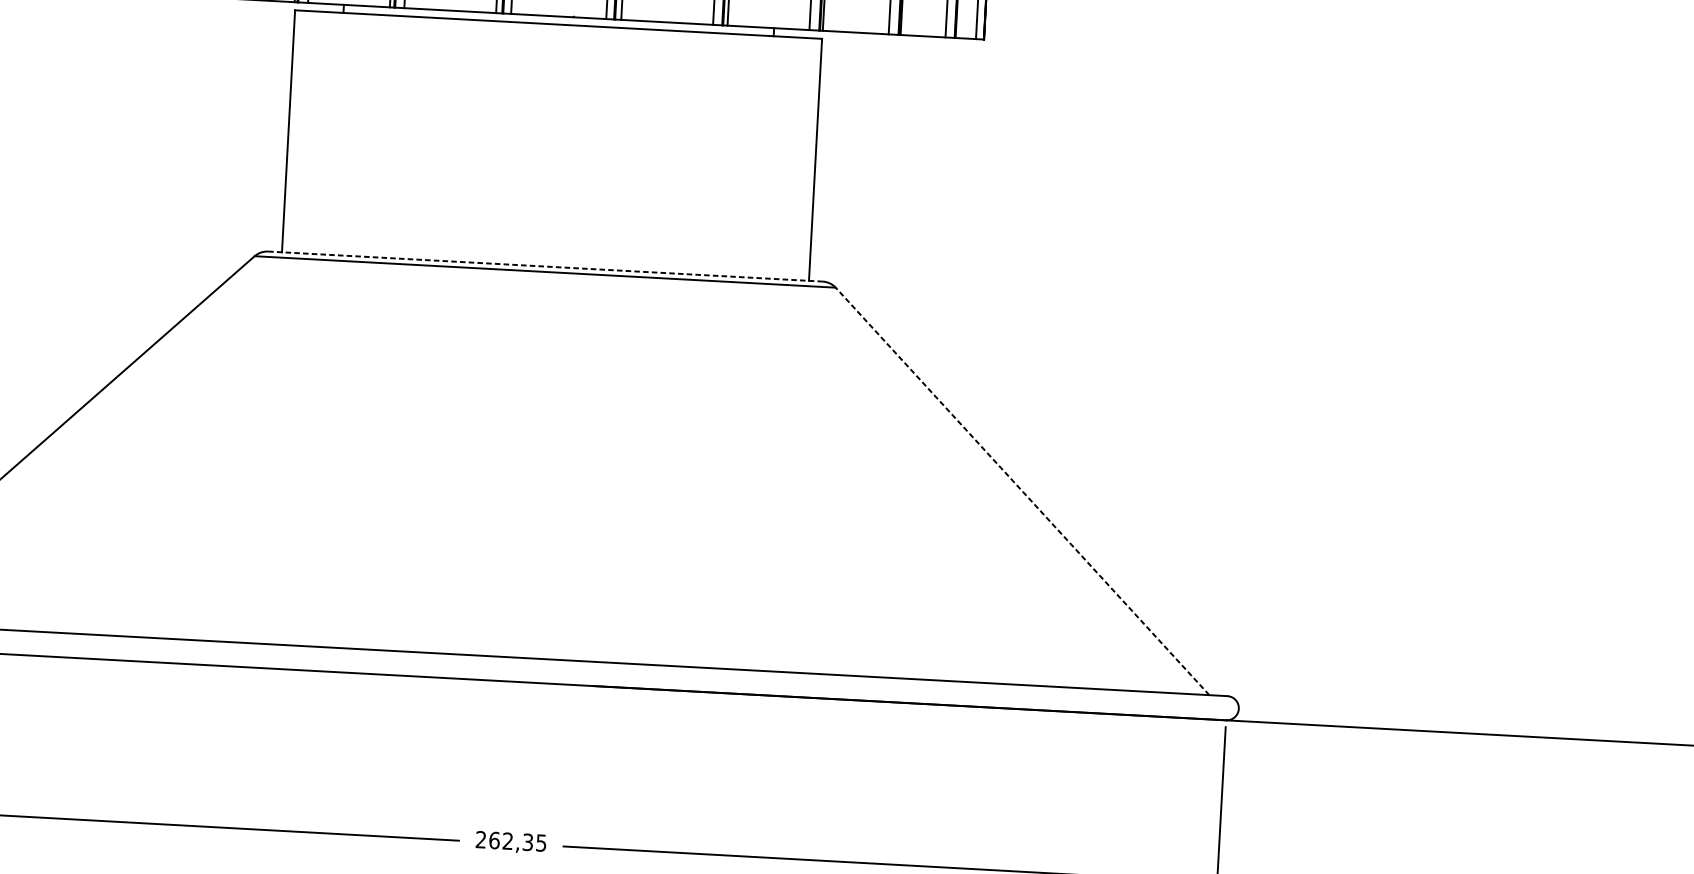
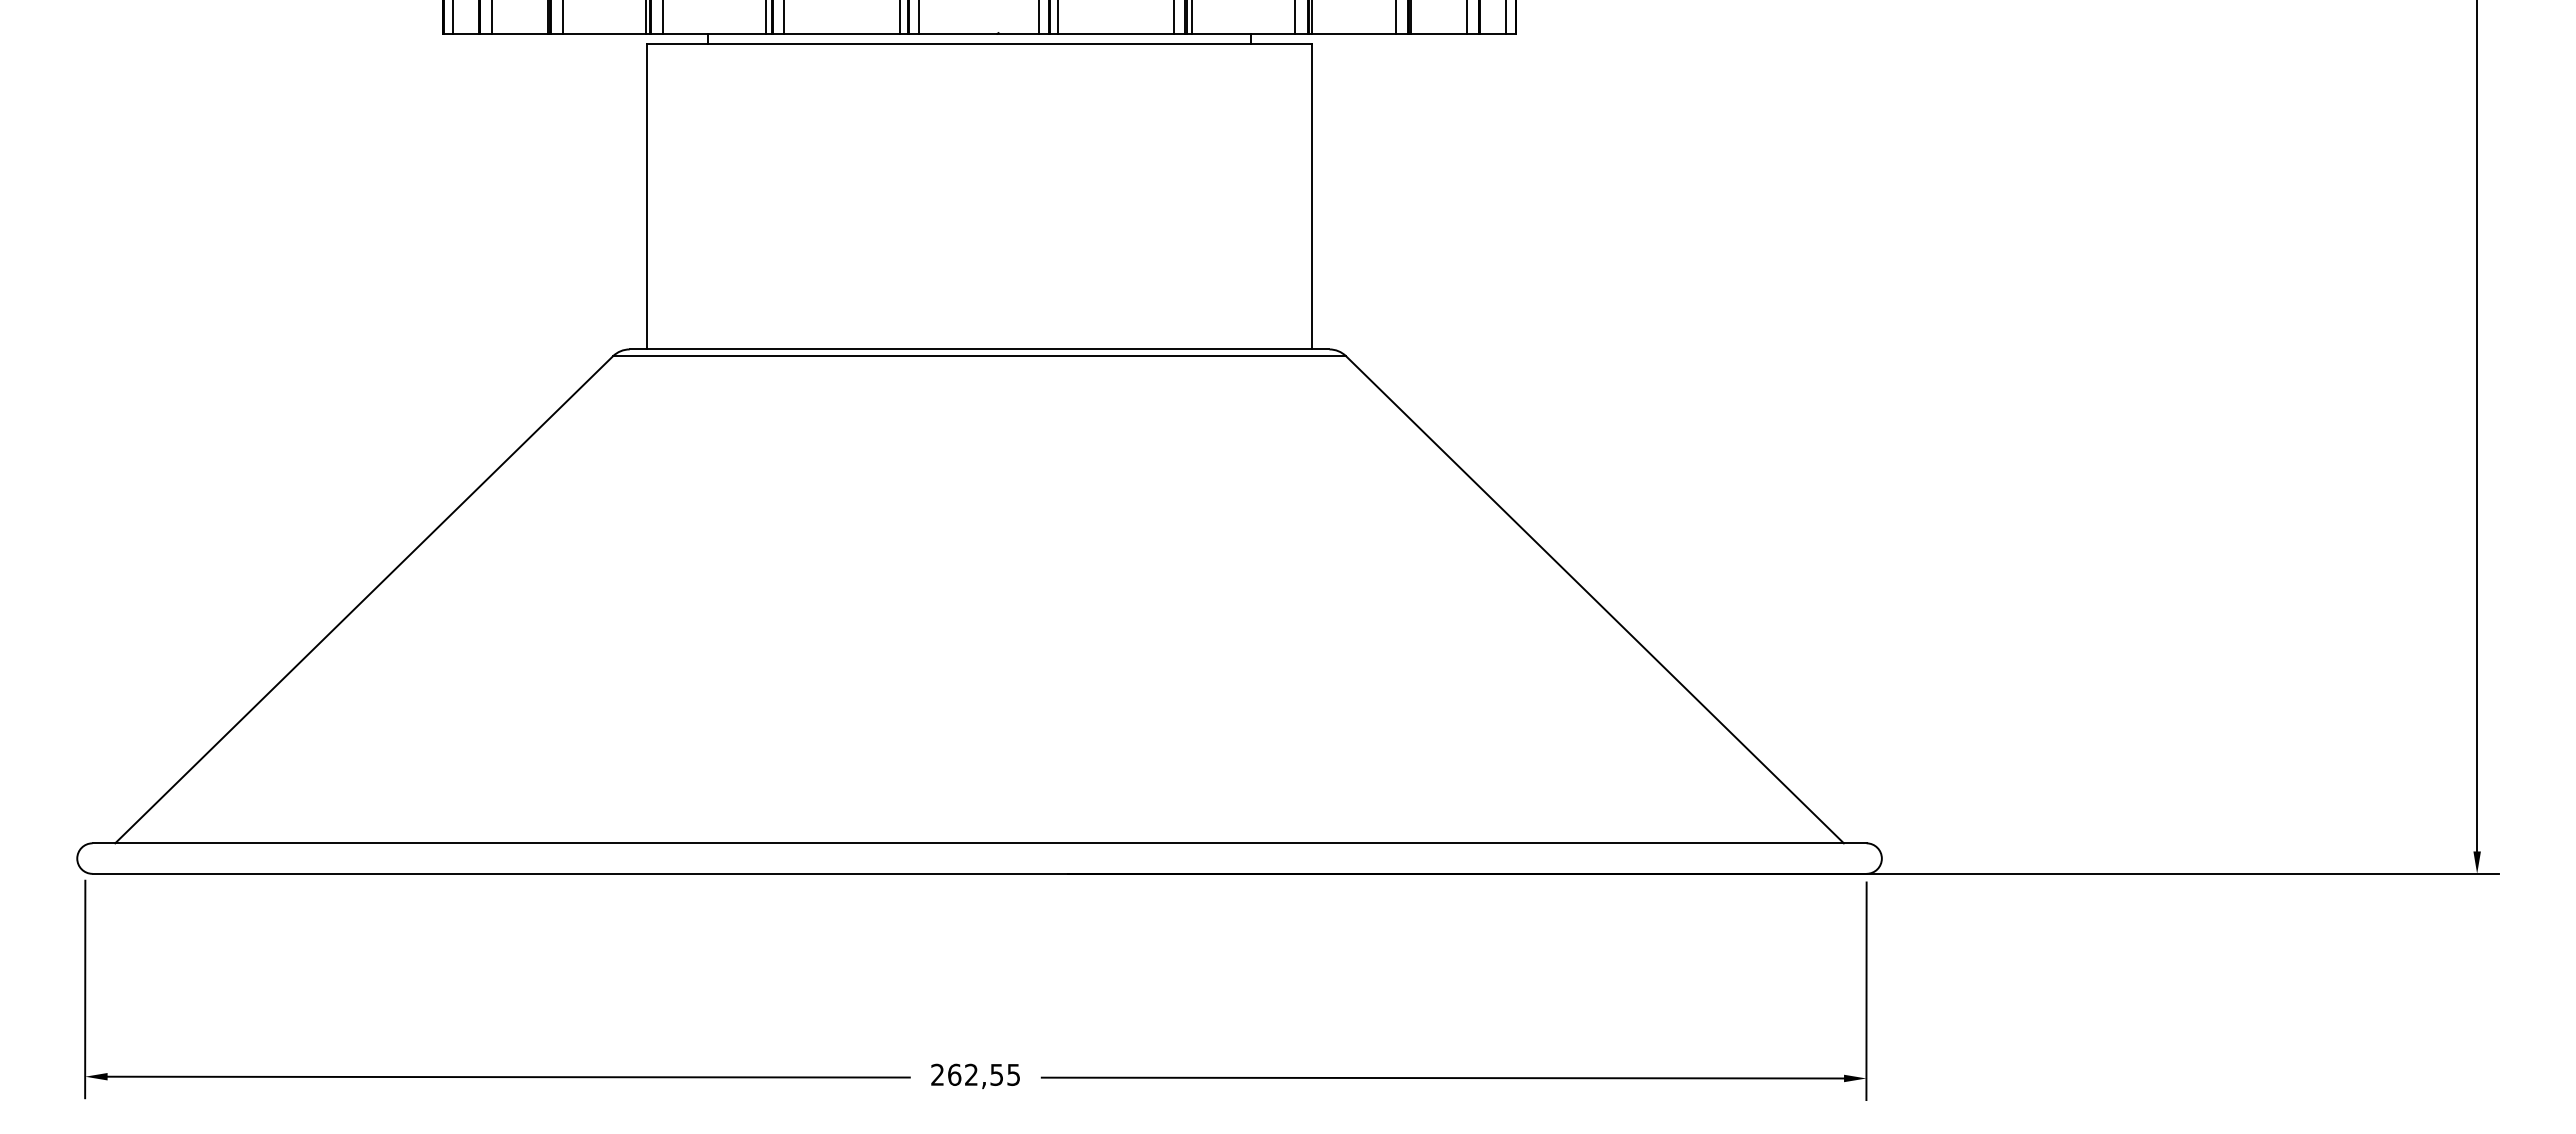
line: (545, 266) -> (979, 349), dashed -> solid
line: (1022, 491) -> (1594, 599), dashed -> solid
text: (528, 842) -> (997, 1074), 262,35 -> 262,55

